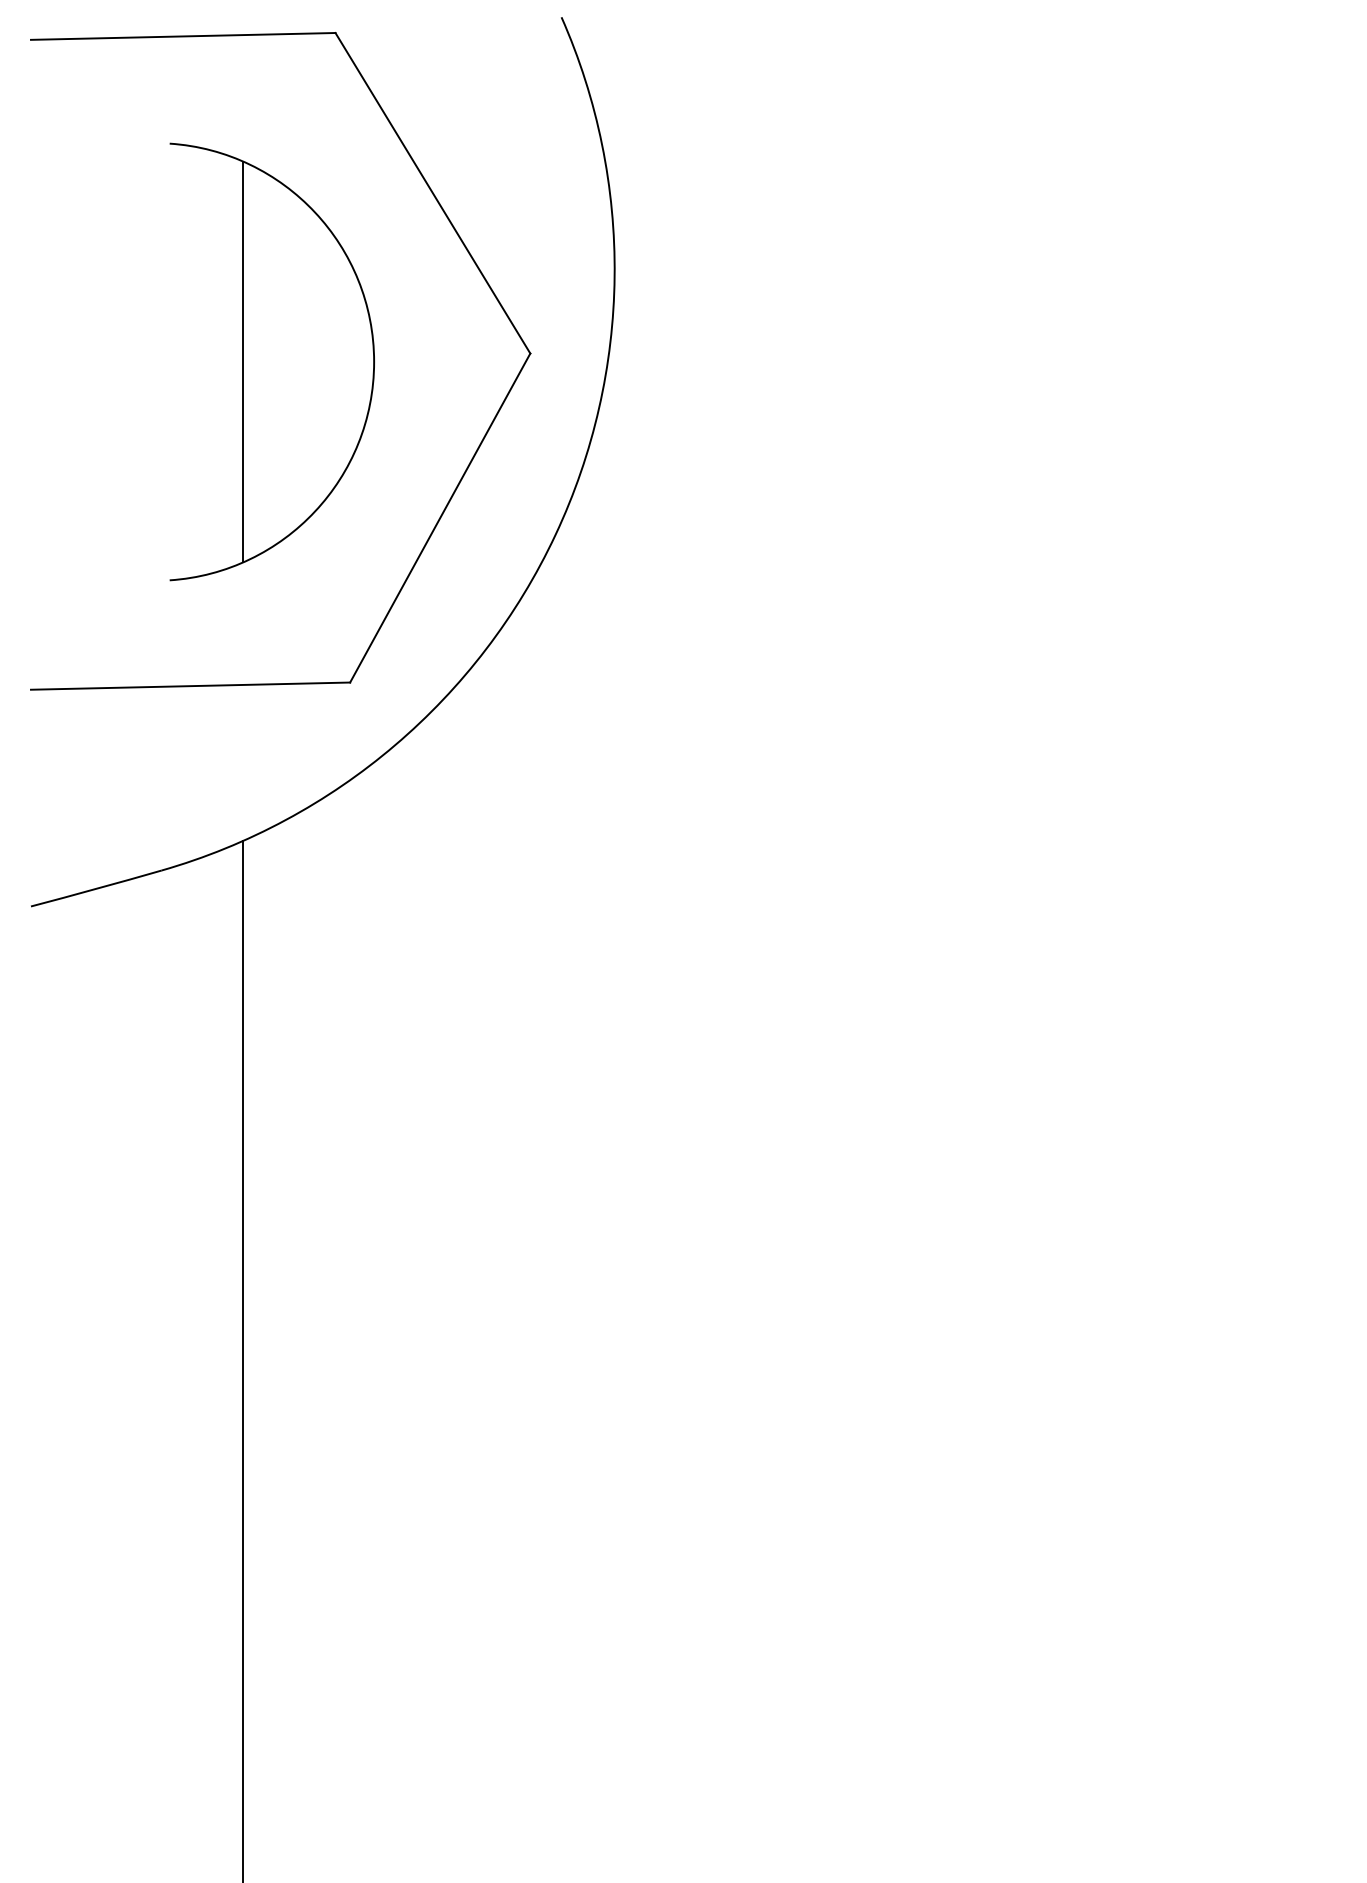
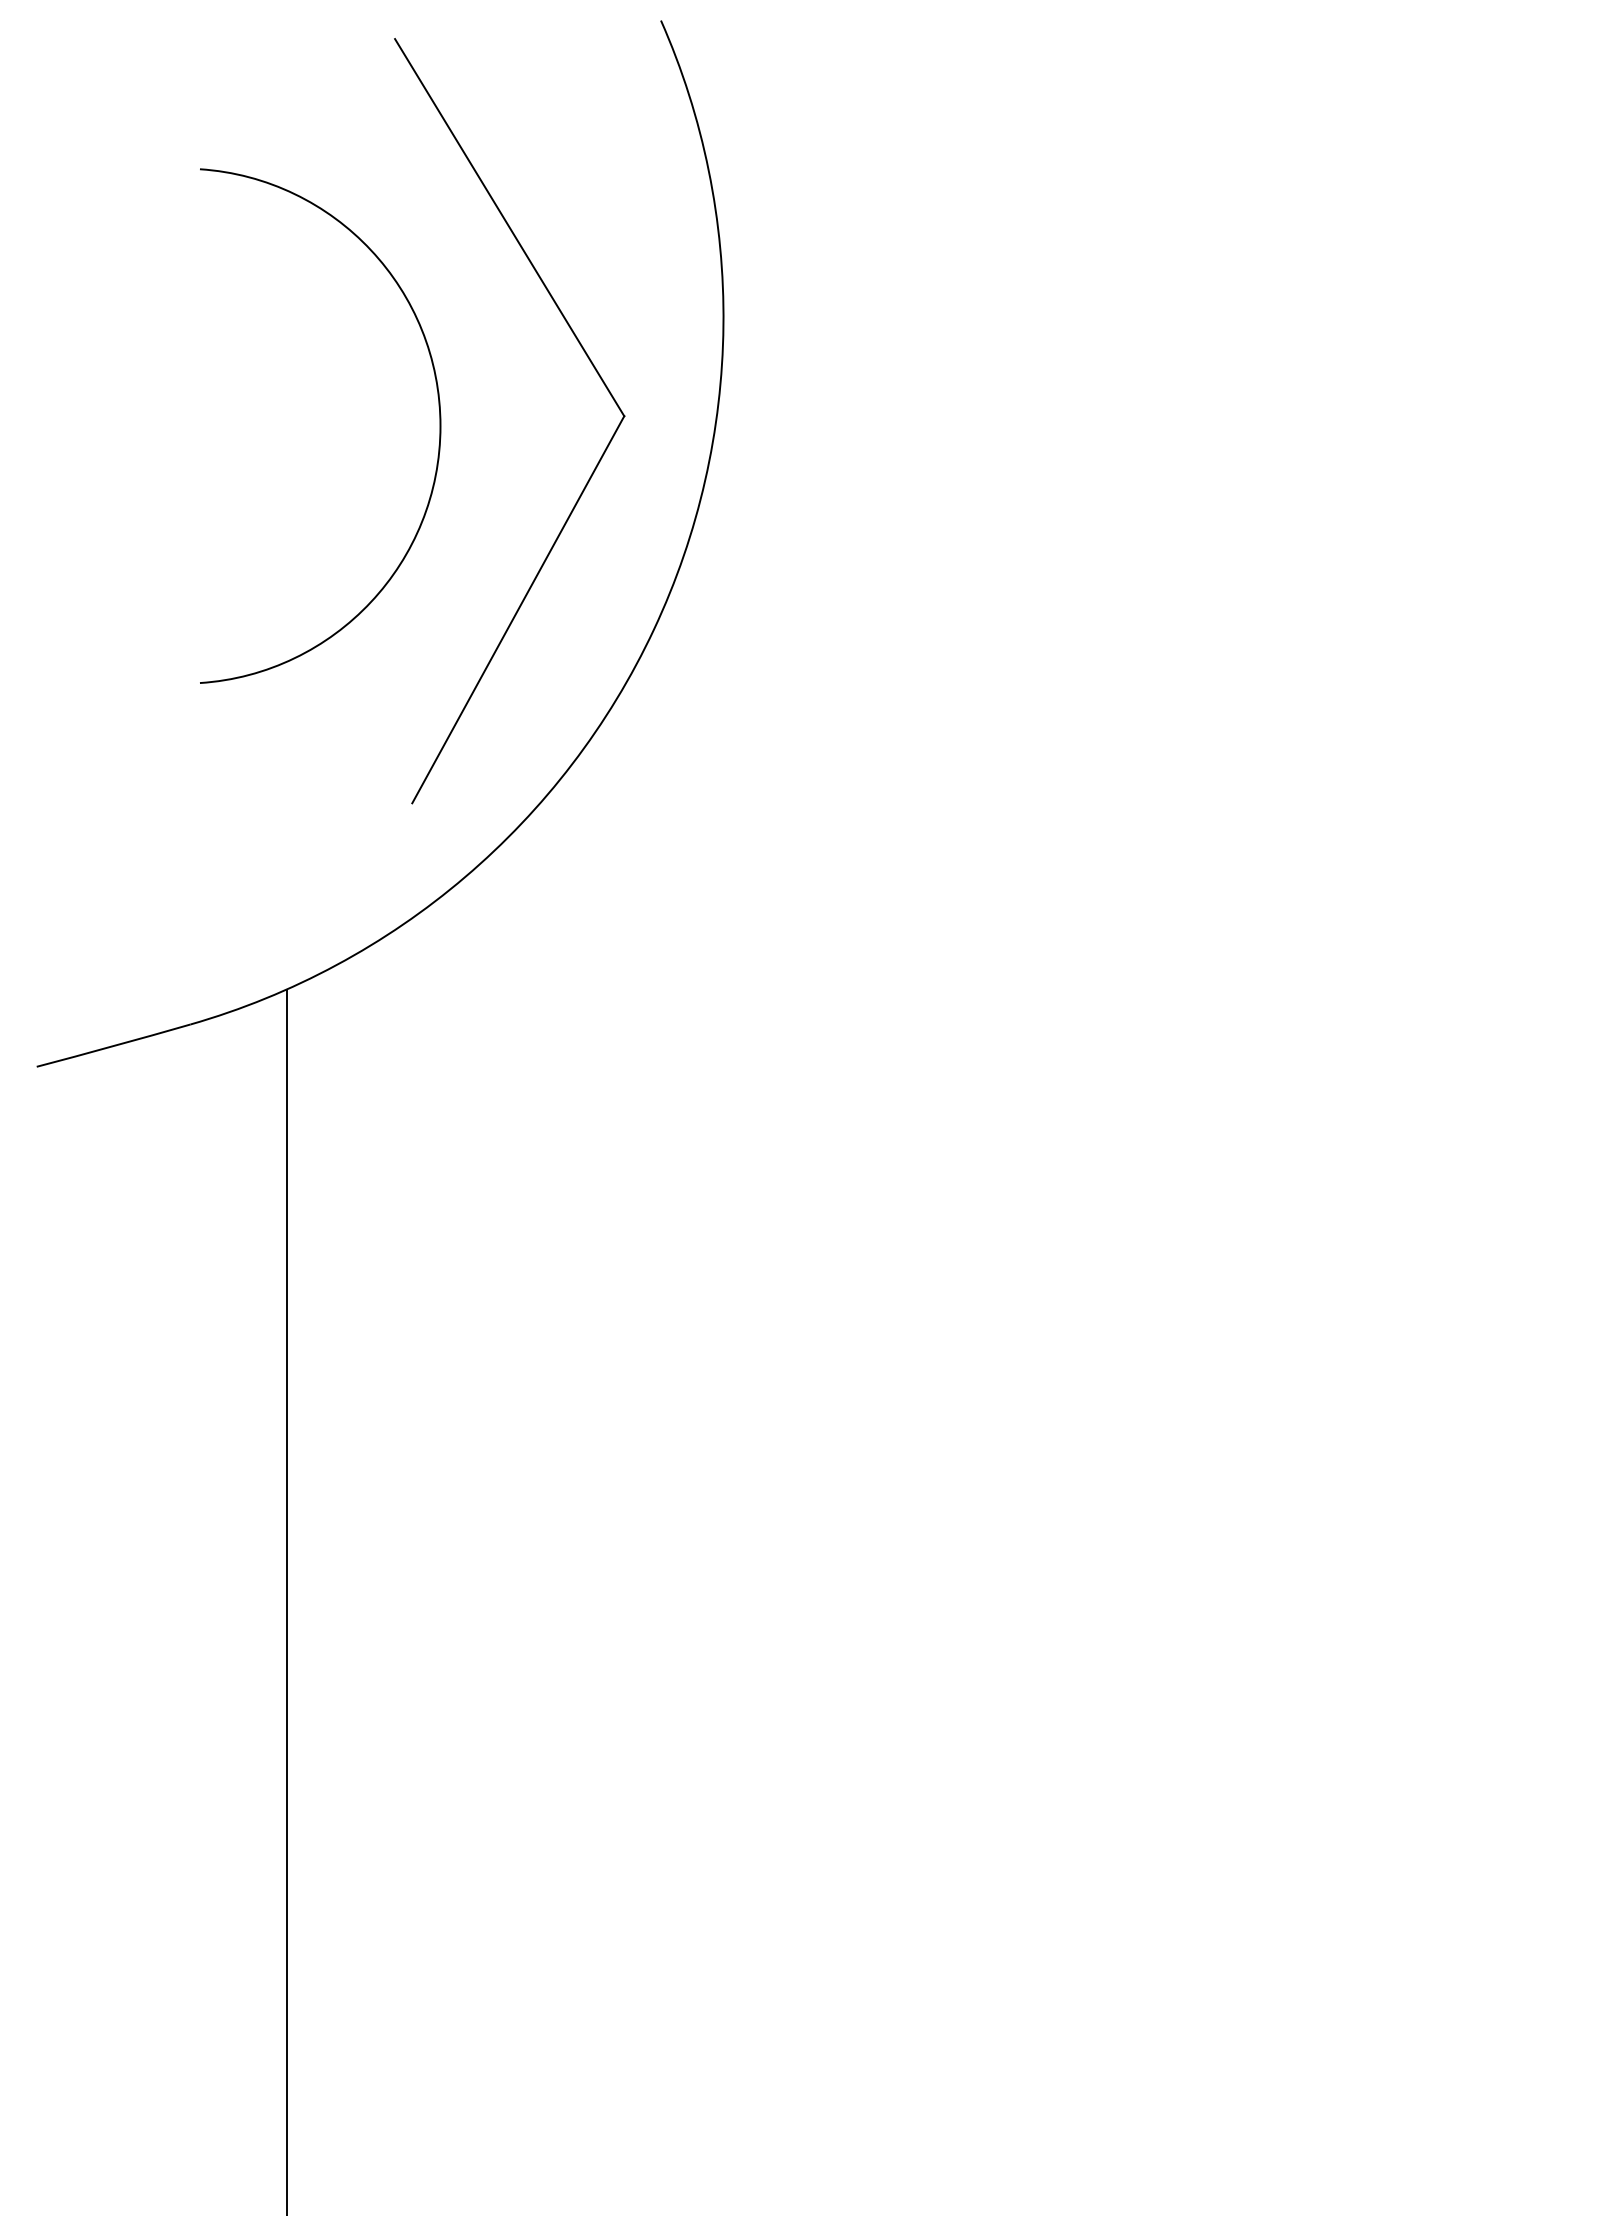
line: (182, 36) -> (215, 43), removed
line: (243, 361) -> (286, 425), removed
line: (190, 686) -> (224, 807), removed

